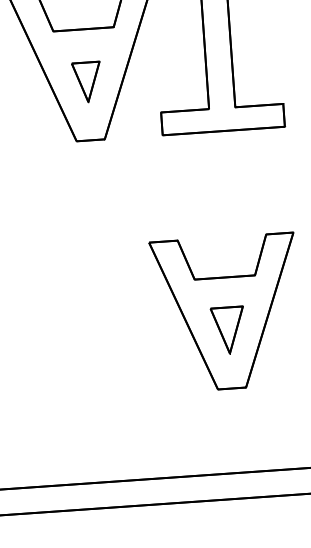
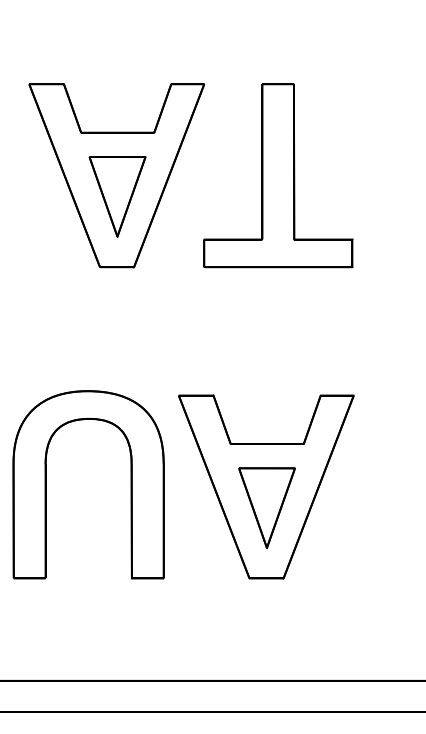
part: (87, 81) -> (117, 196), size x1.67
part: (45, 323) -> (46, 484), added
part: (227, 330) -> (266, 508), size x1.43

